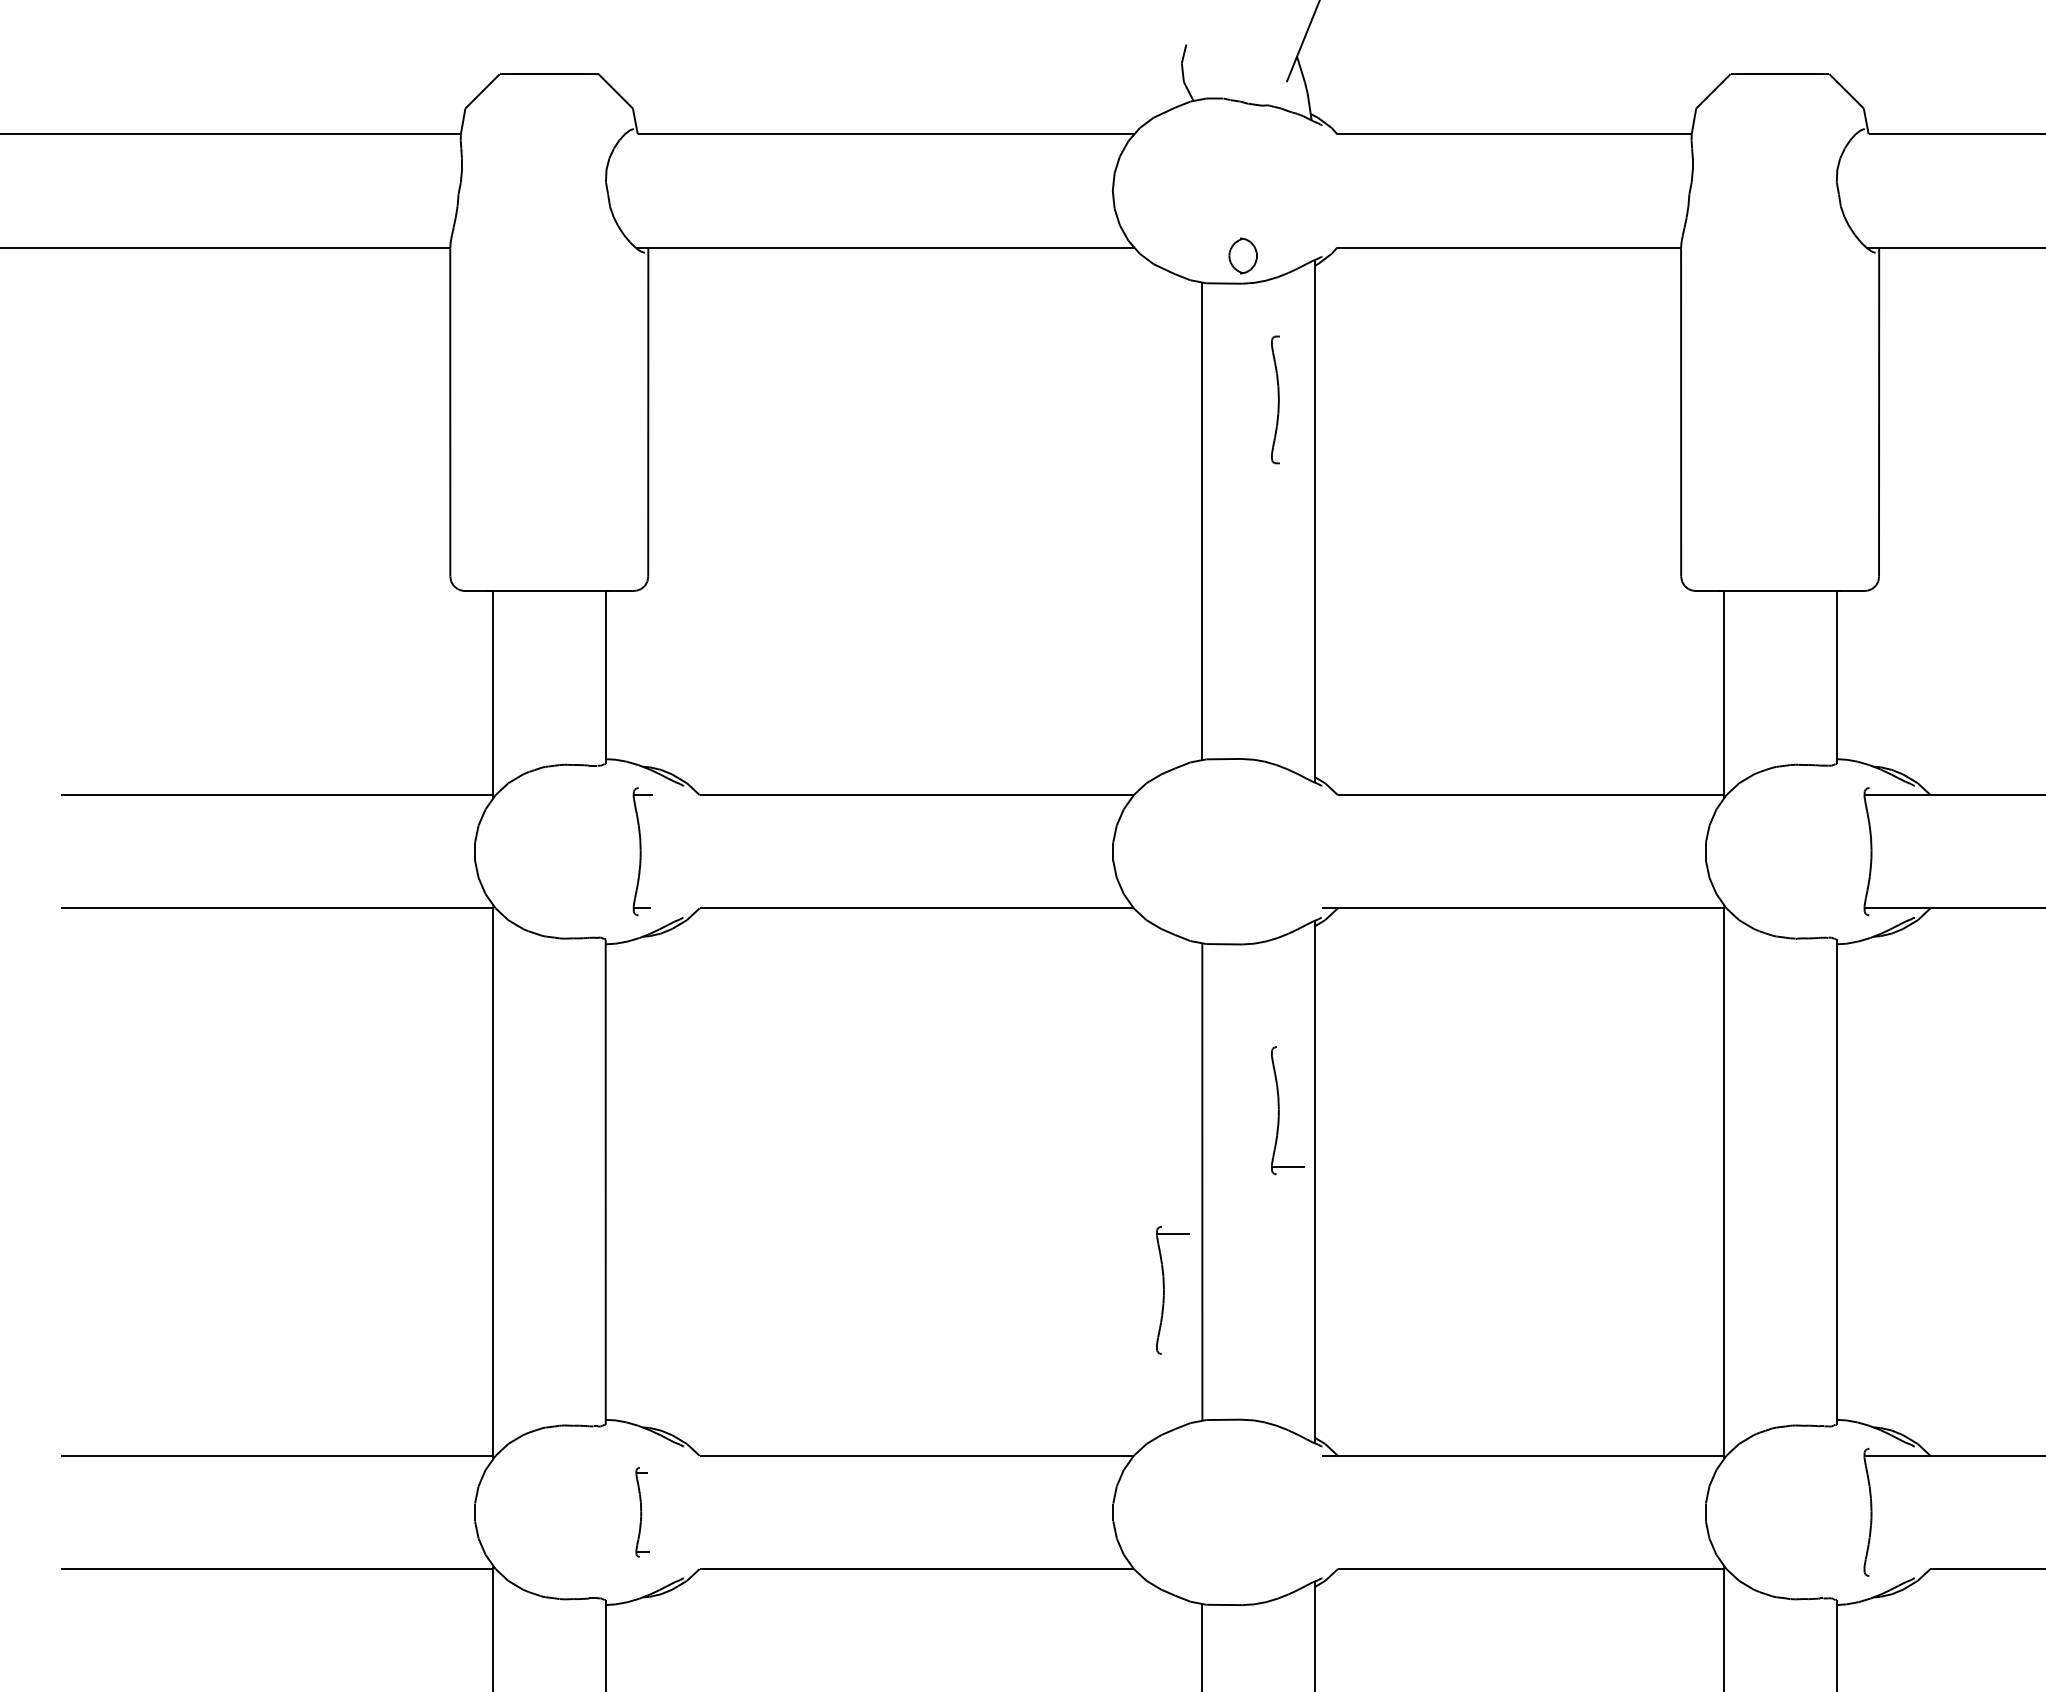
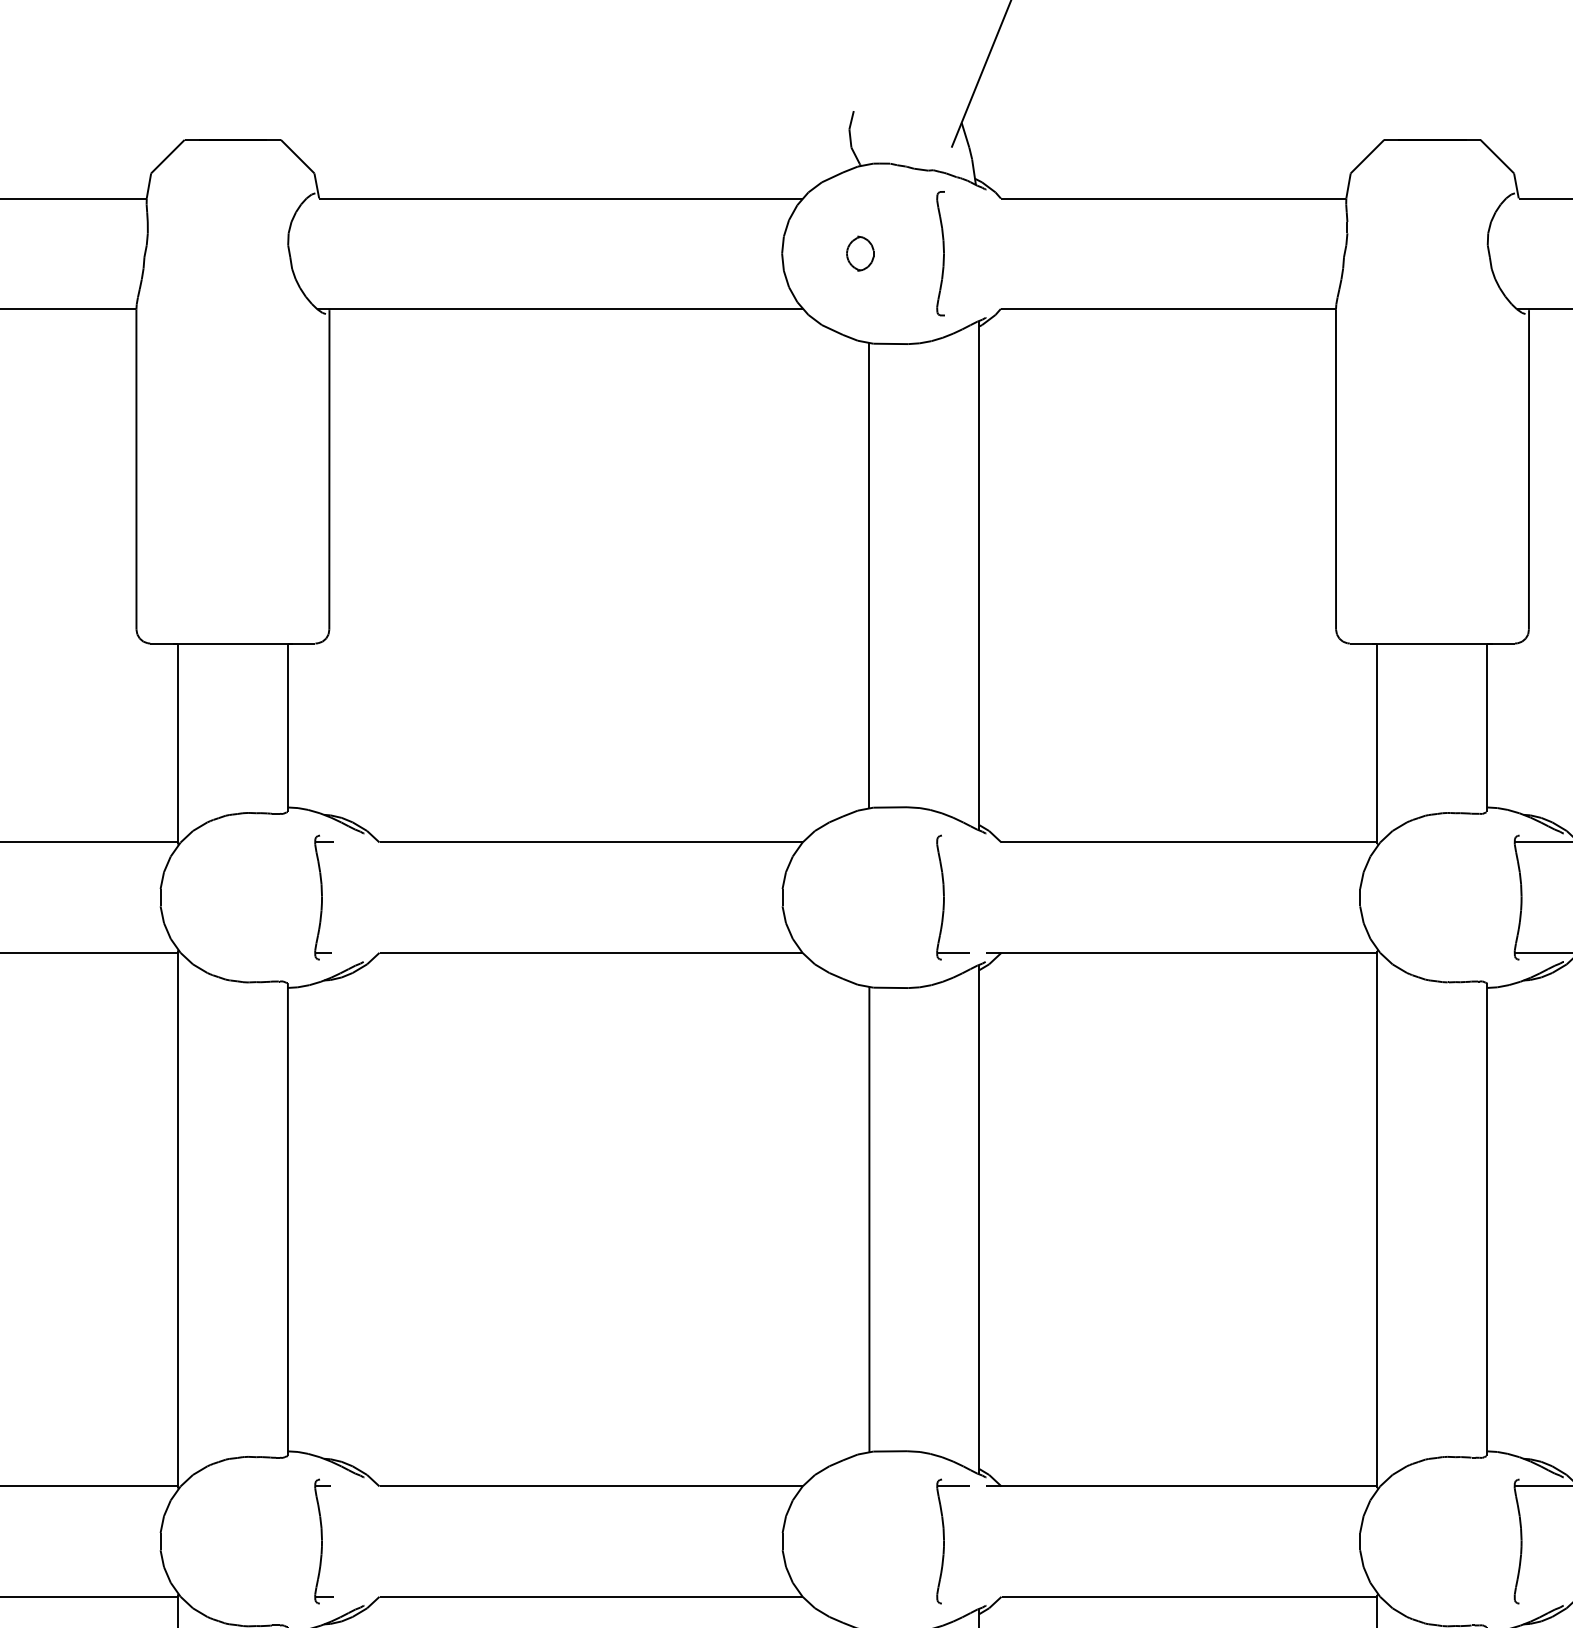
part: (1242, 255) -> (859, 253), moved
part: (1275, 399) -> (940, 253), moved
part: (1279, 1110) -> (944, 897), moved
part: (1164, 1289) -> (944, 1540), moved
part: (642, 1512) -> (323, 1541), size x1.43

